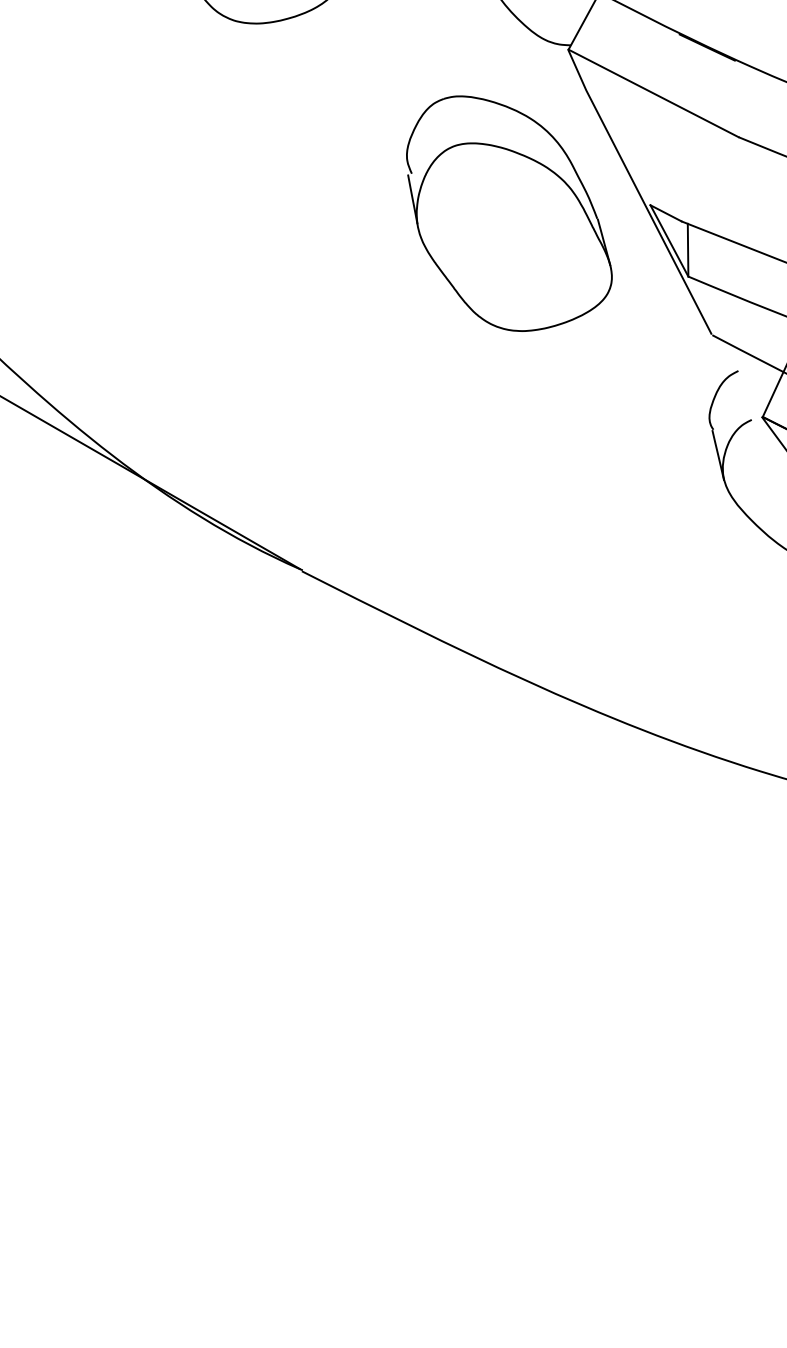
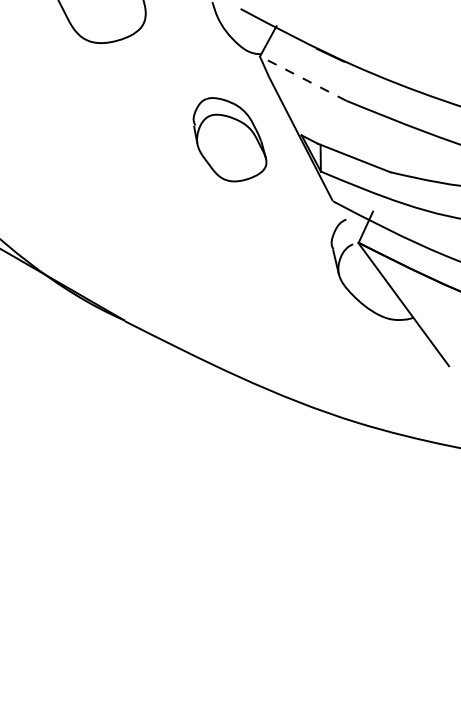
line: (654, 93) -> (303, 78), solid -> dashed
part: (508, 213) -> (229, 139), size x0.7

